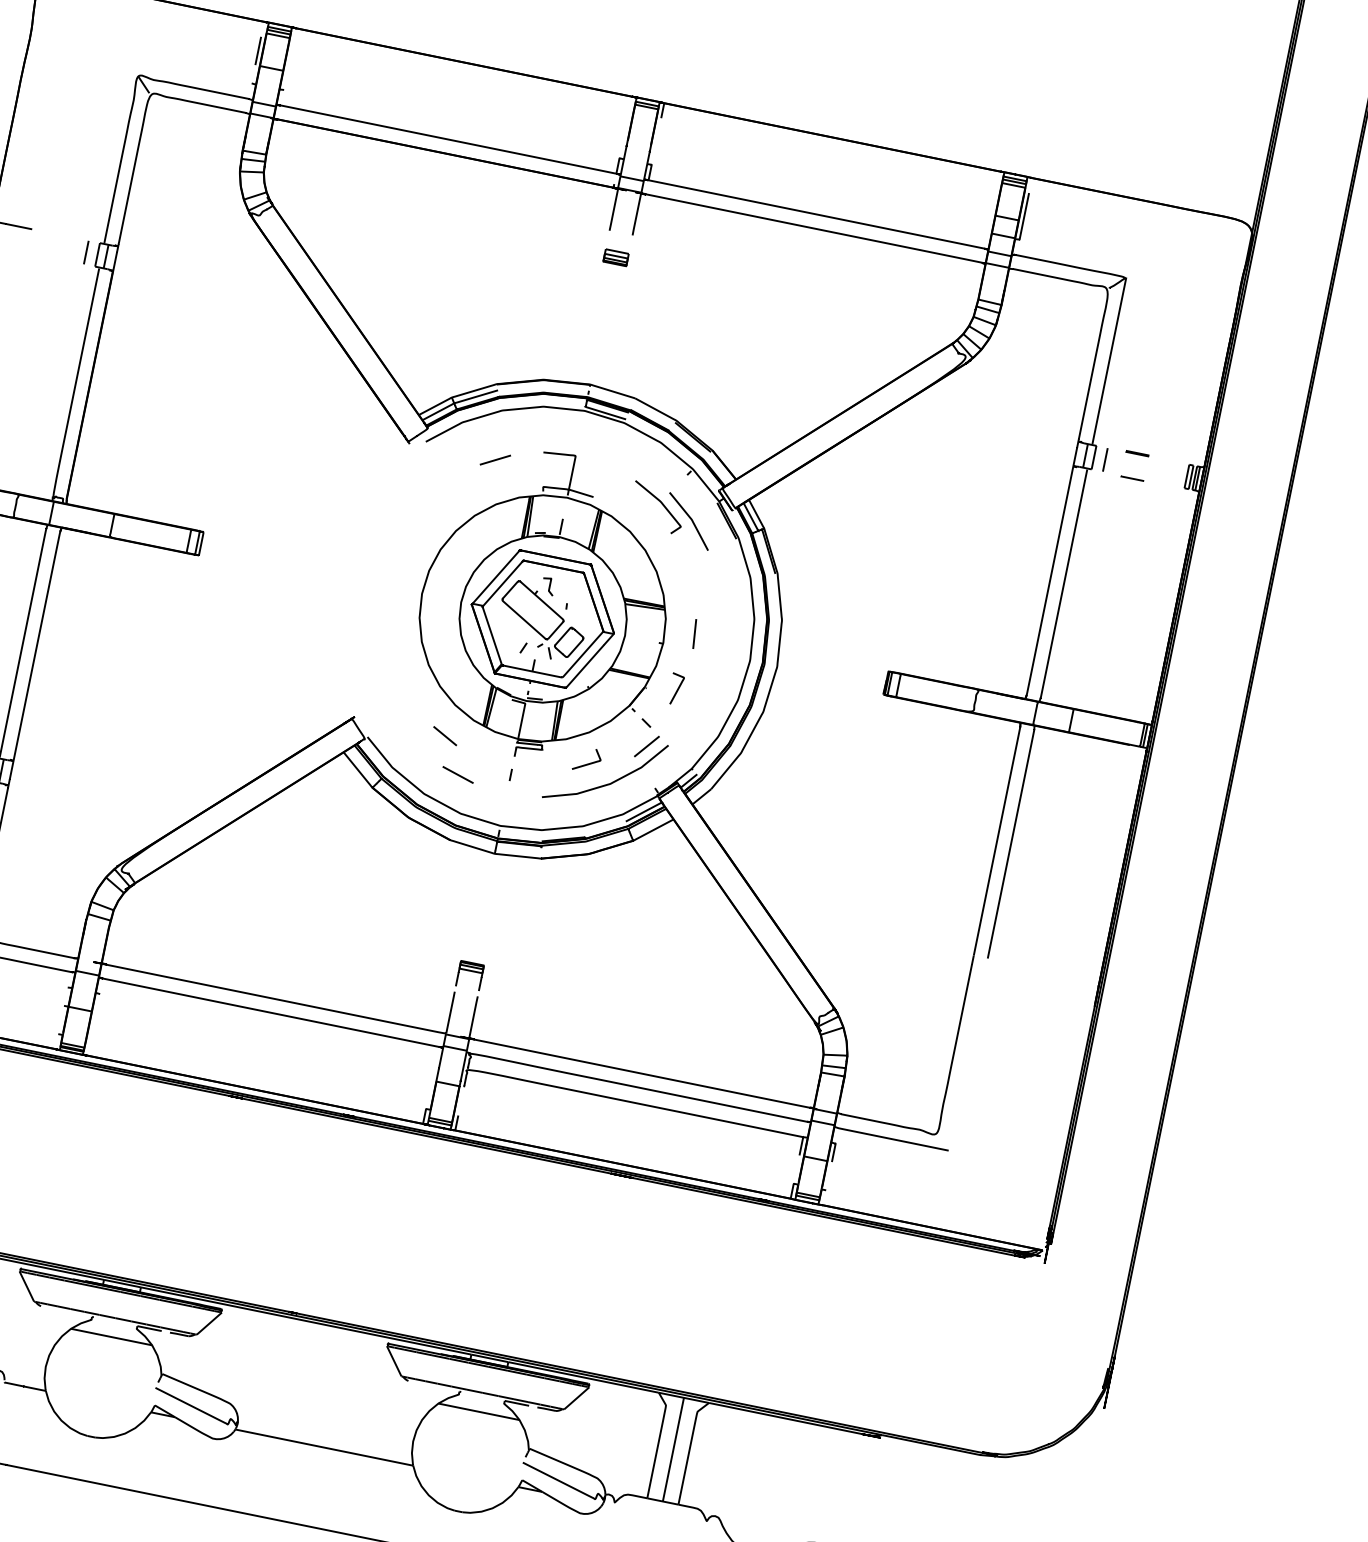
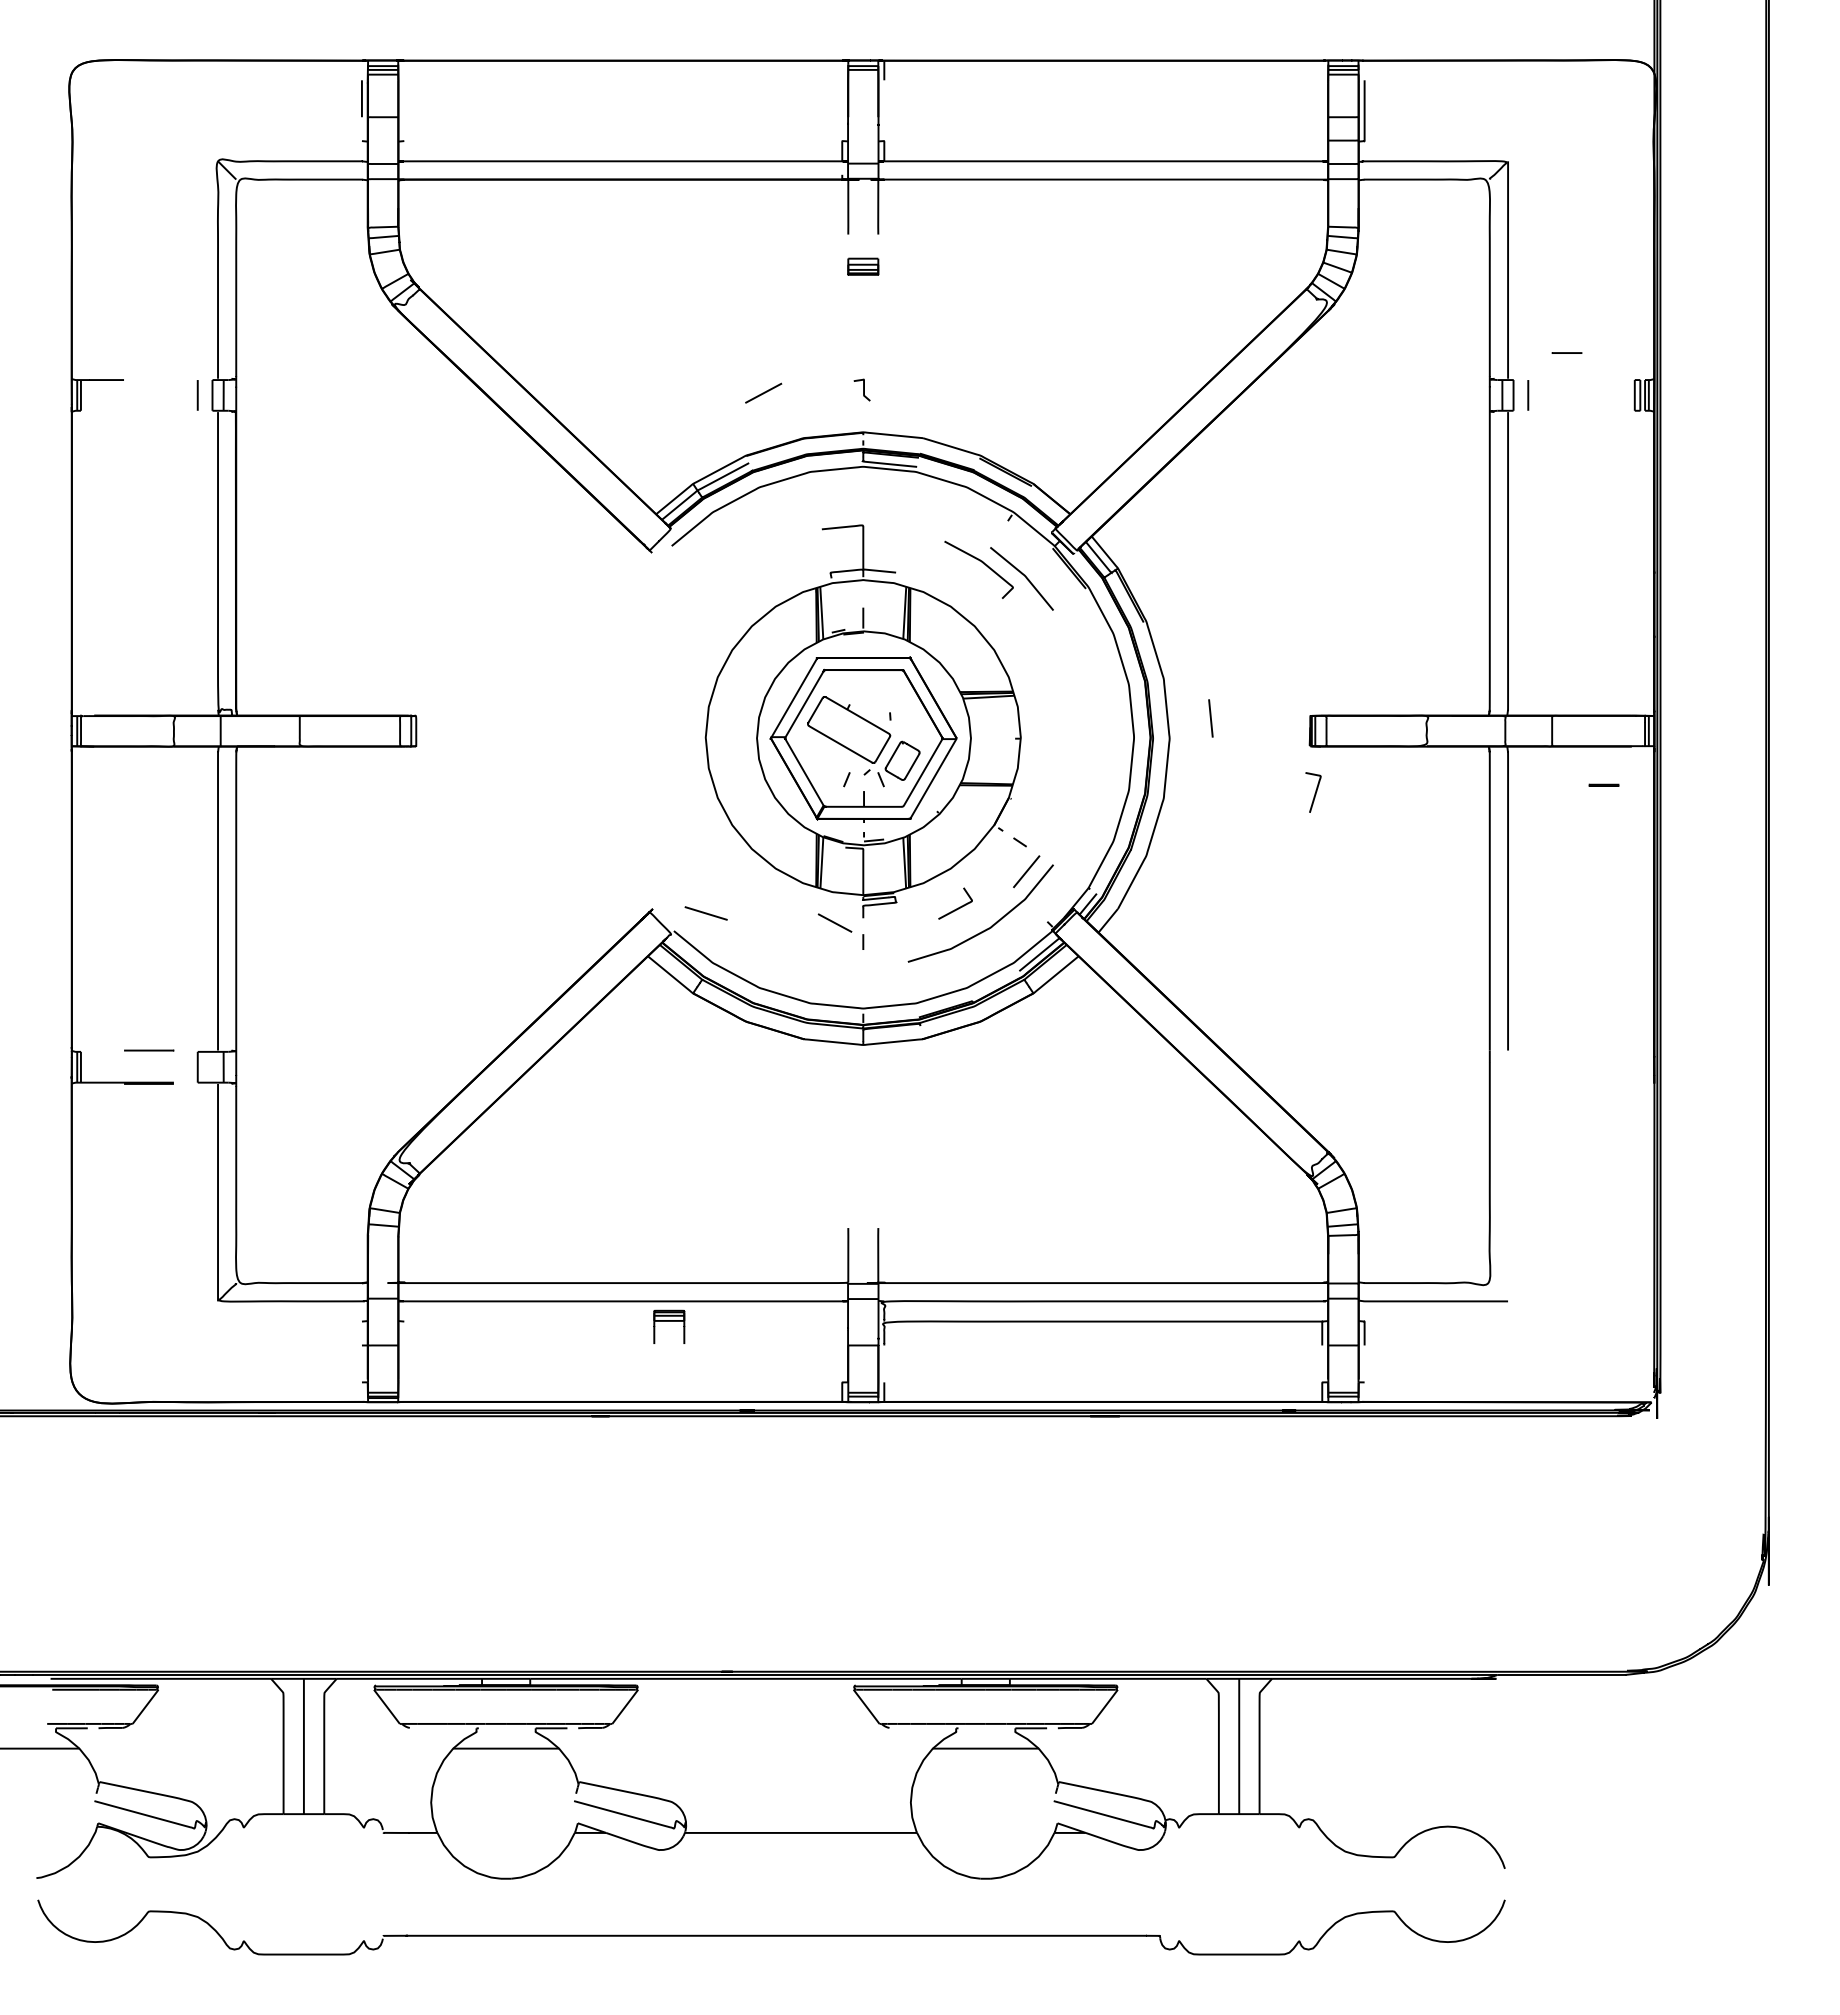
line: (1137, 452) -> (1603, 784), moved
line: (495, 459) -> (763, 392), moved
line: (1132, 478) -> (1566, 352), moved
curve: (549, 586) -> (863, 389), moved
line: (694, 634) -> (1210, 718), moved
curve: (676, 690) -> (1314, 793), moved
line: (444, 735) -> (834, 922), moved
line: (457, 774) -> (705, 913), moved
part: (470, 975) -> (669, 1326), moved

